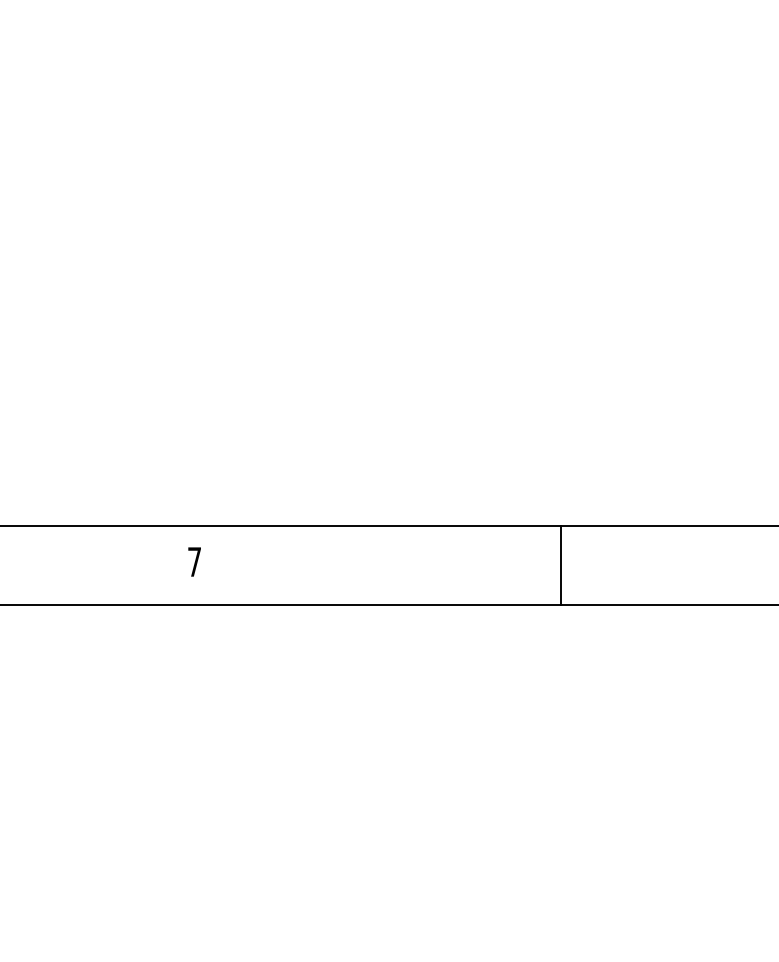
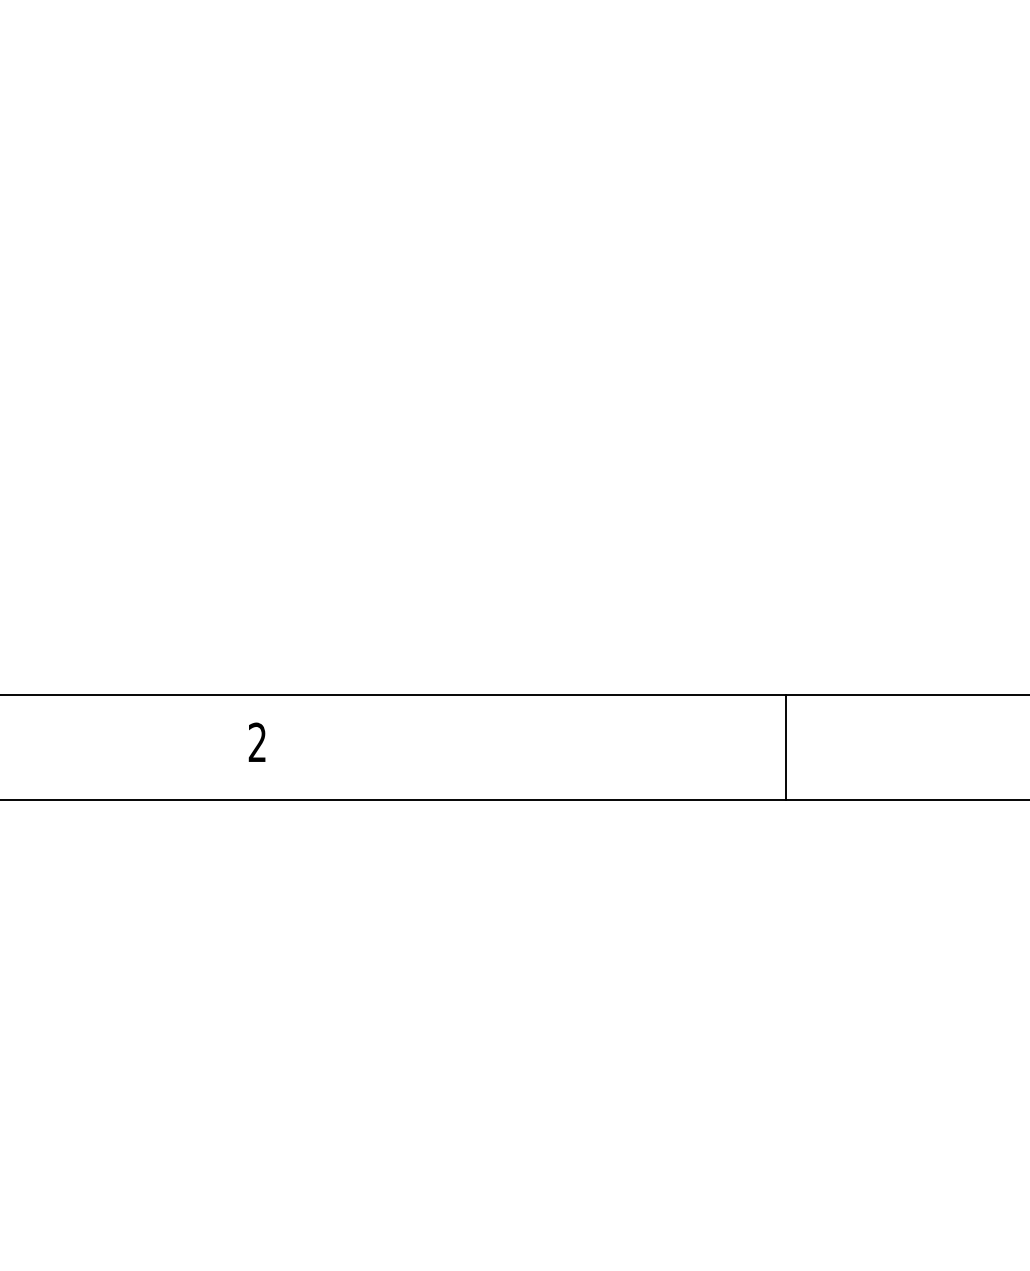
text: (193, 561) -> (256, 741), 7 -> 2
line: (560, 565) -> (785, 747), moved

